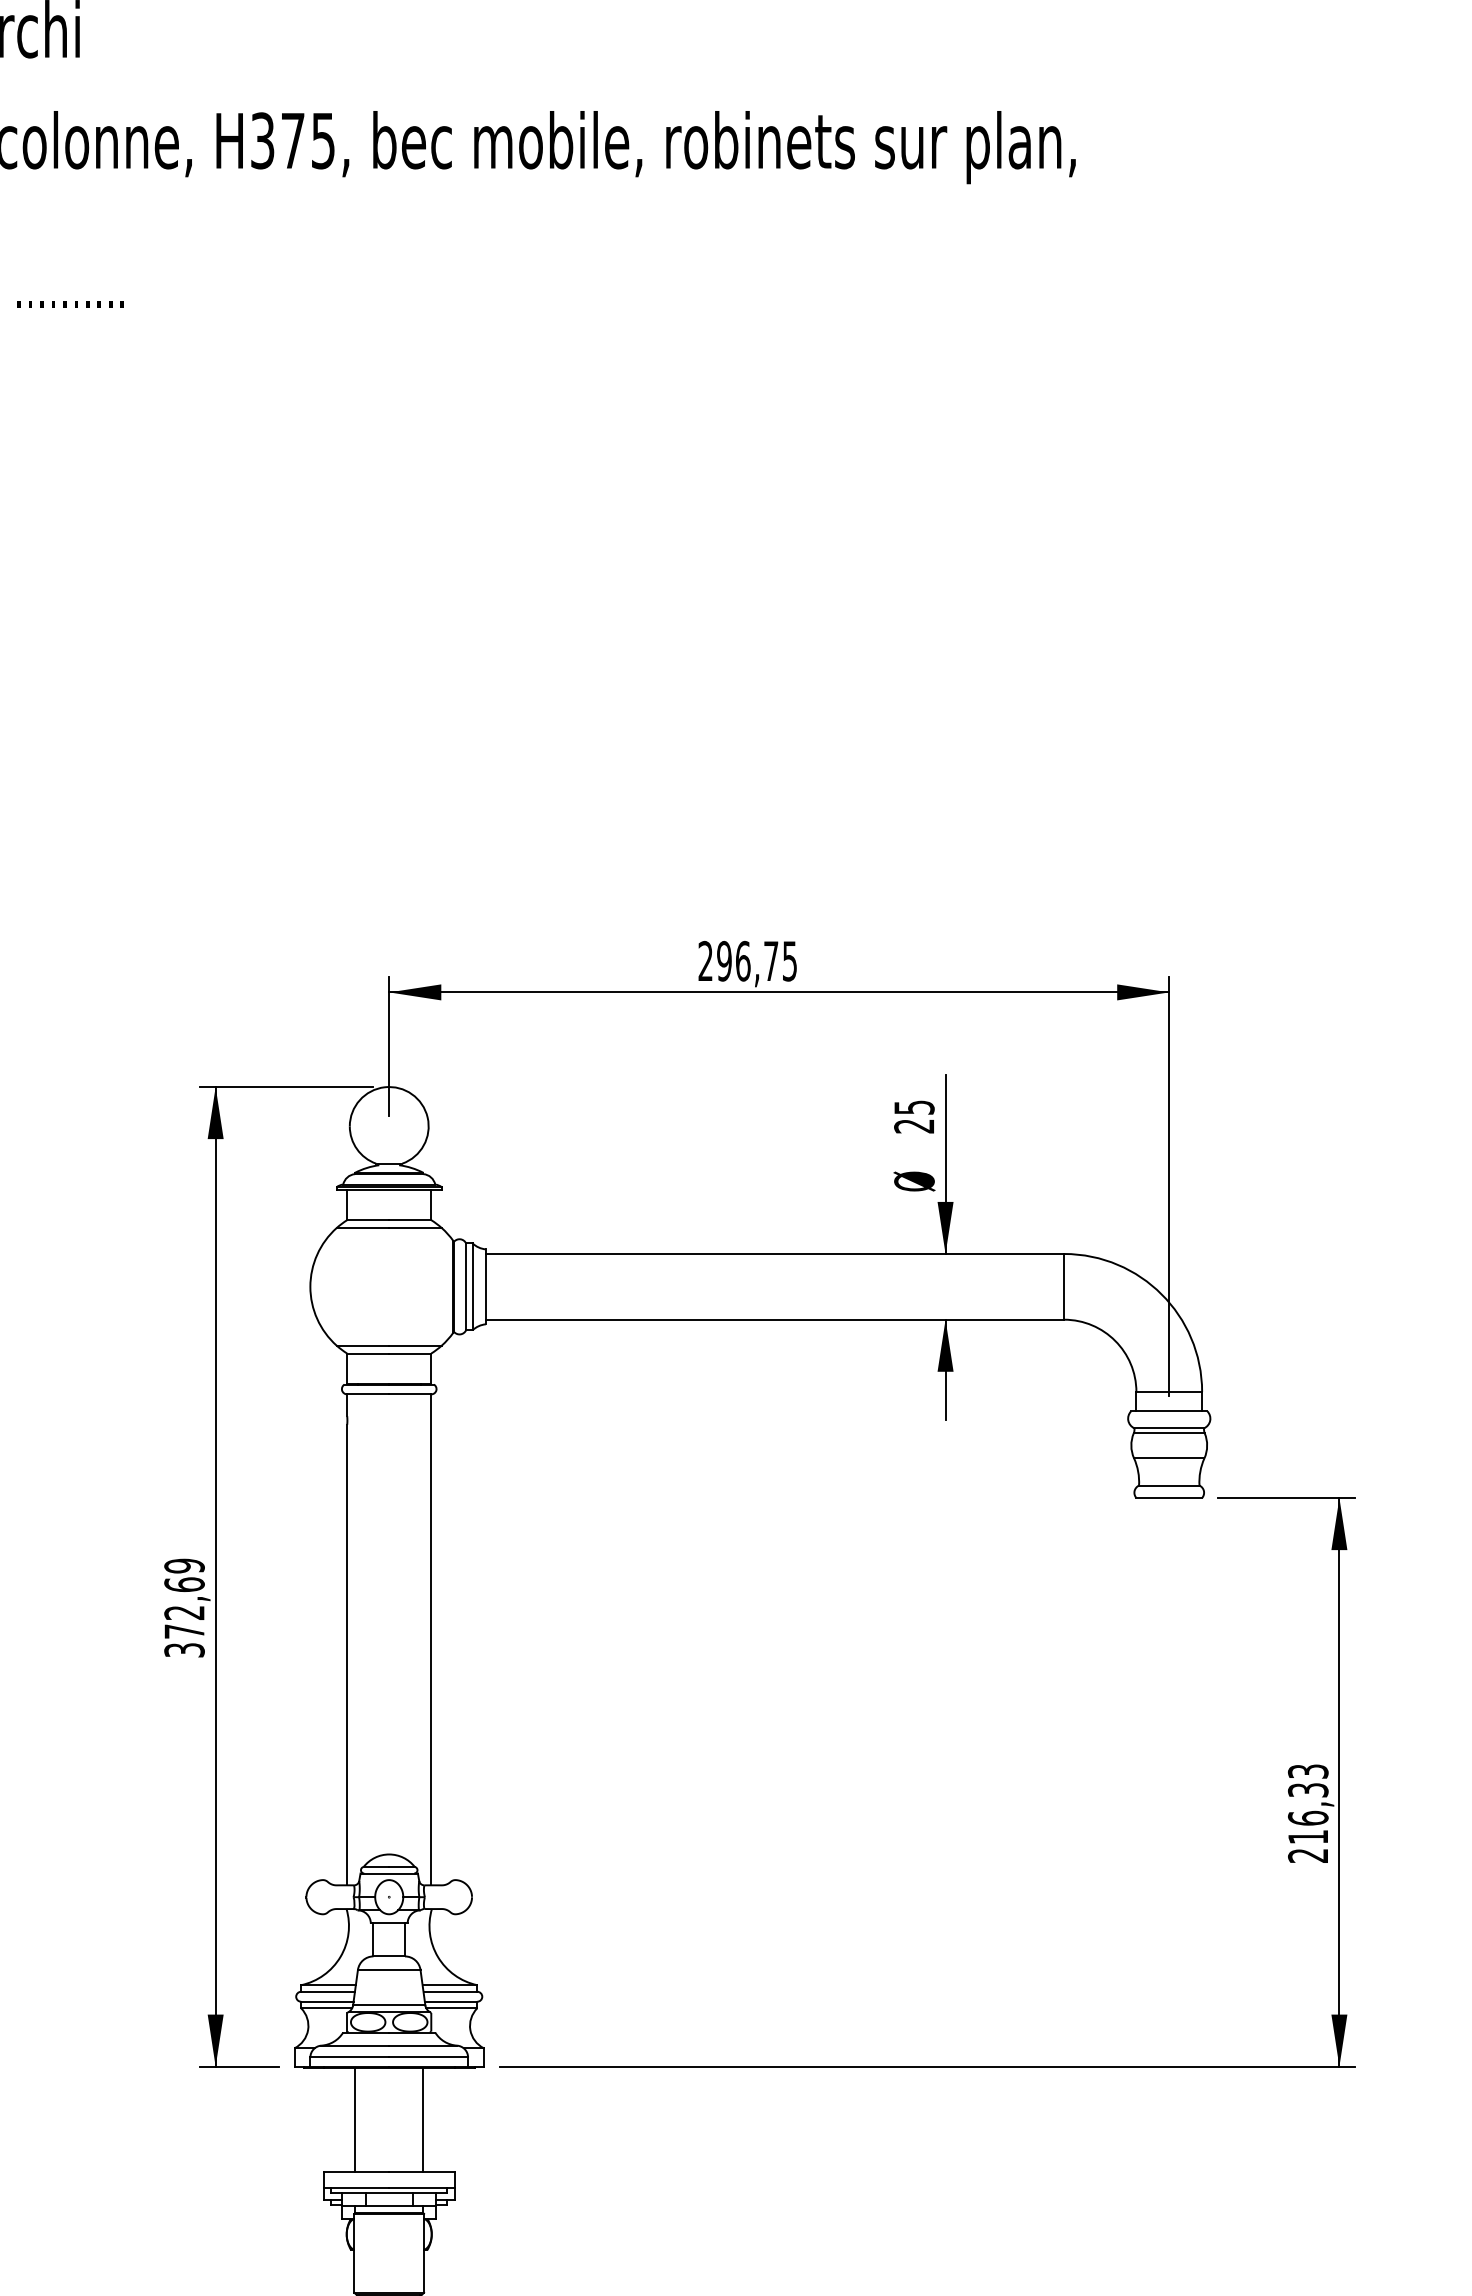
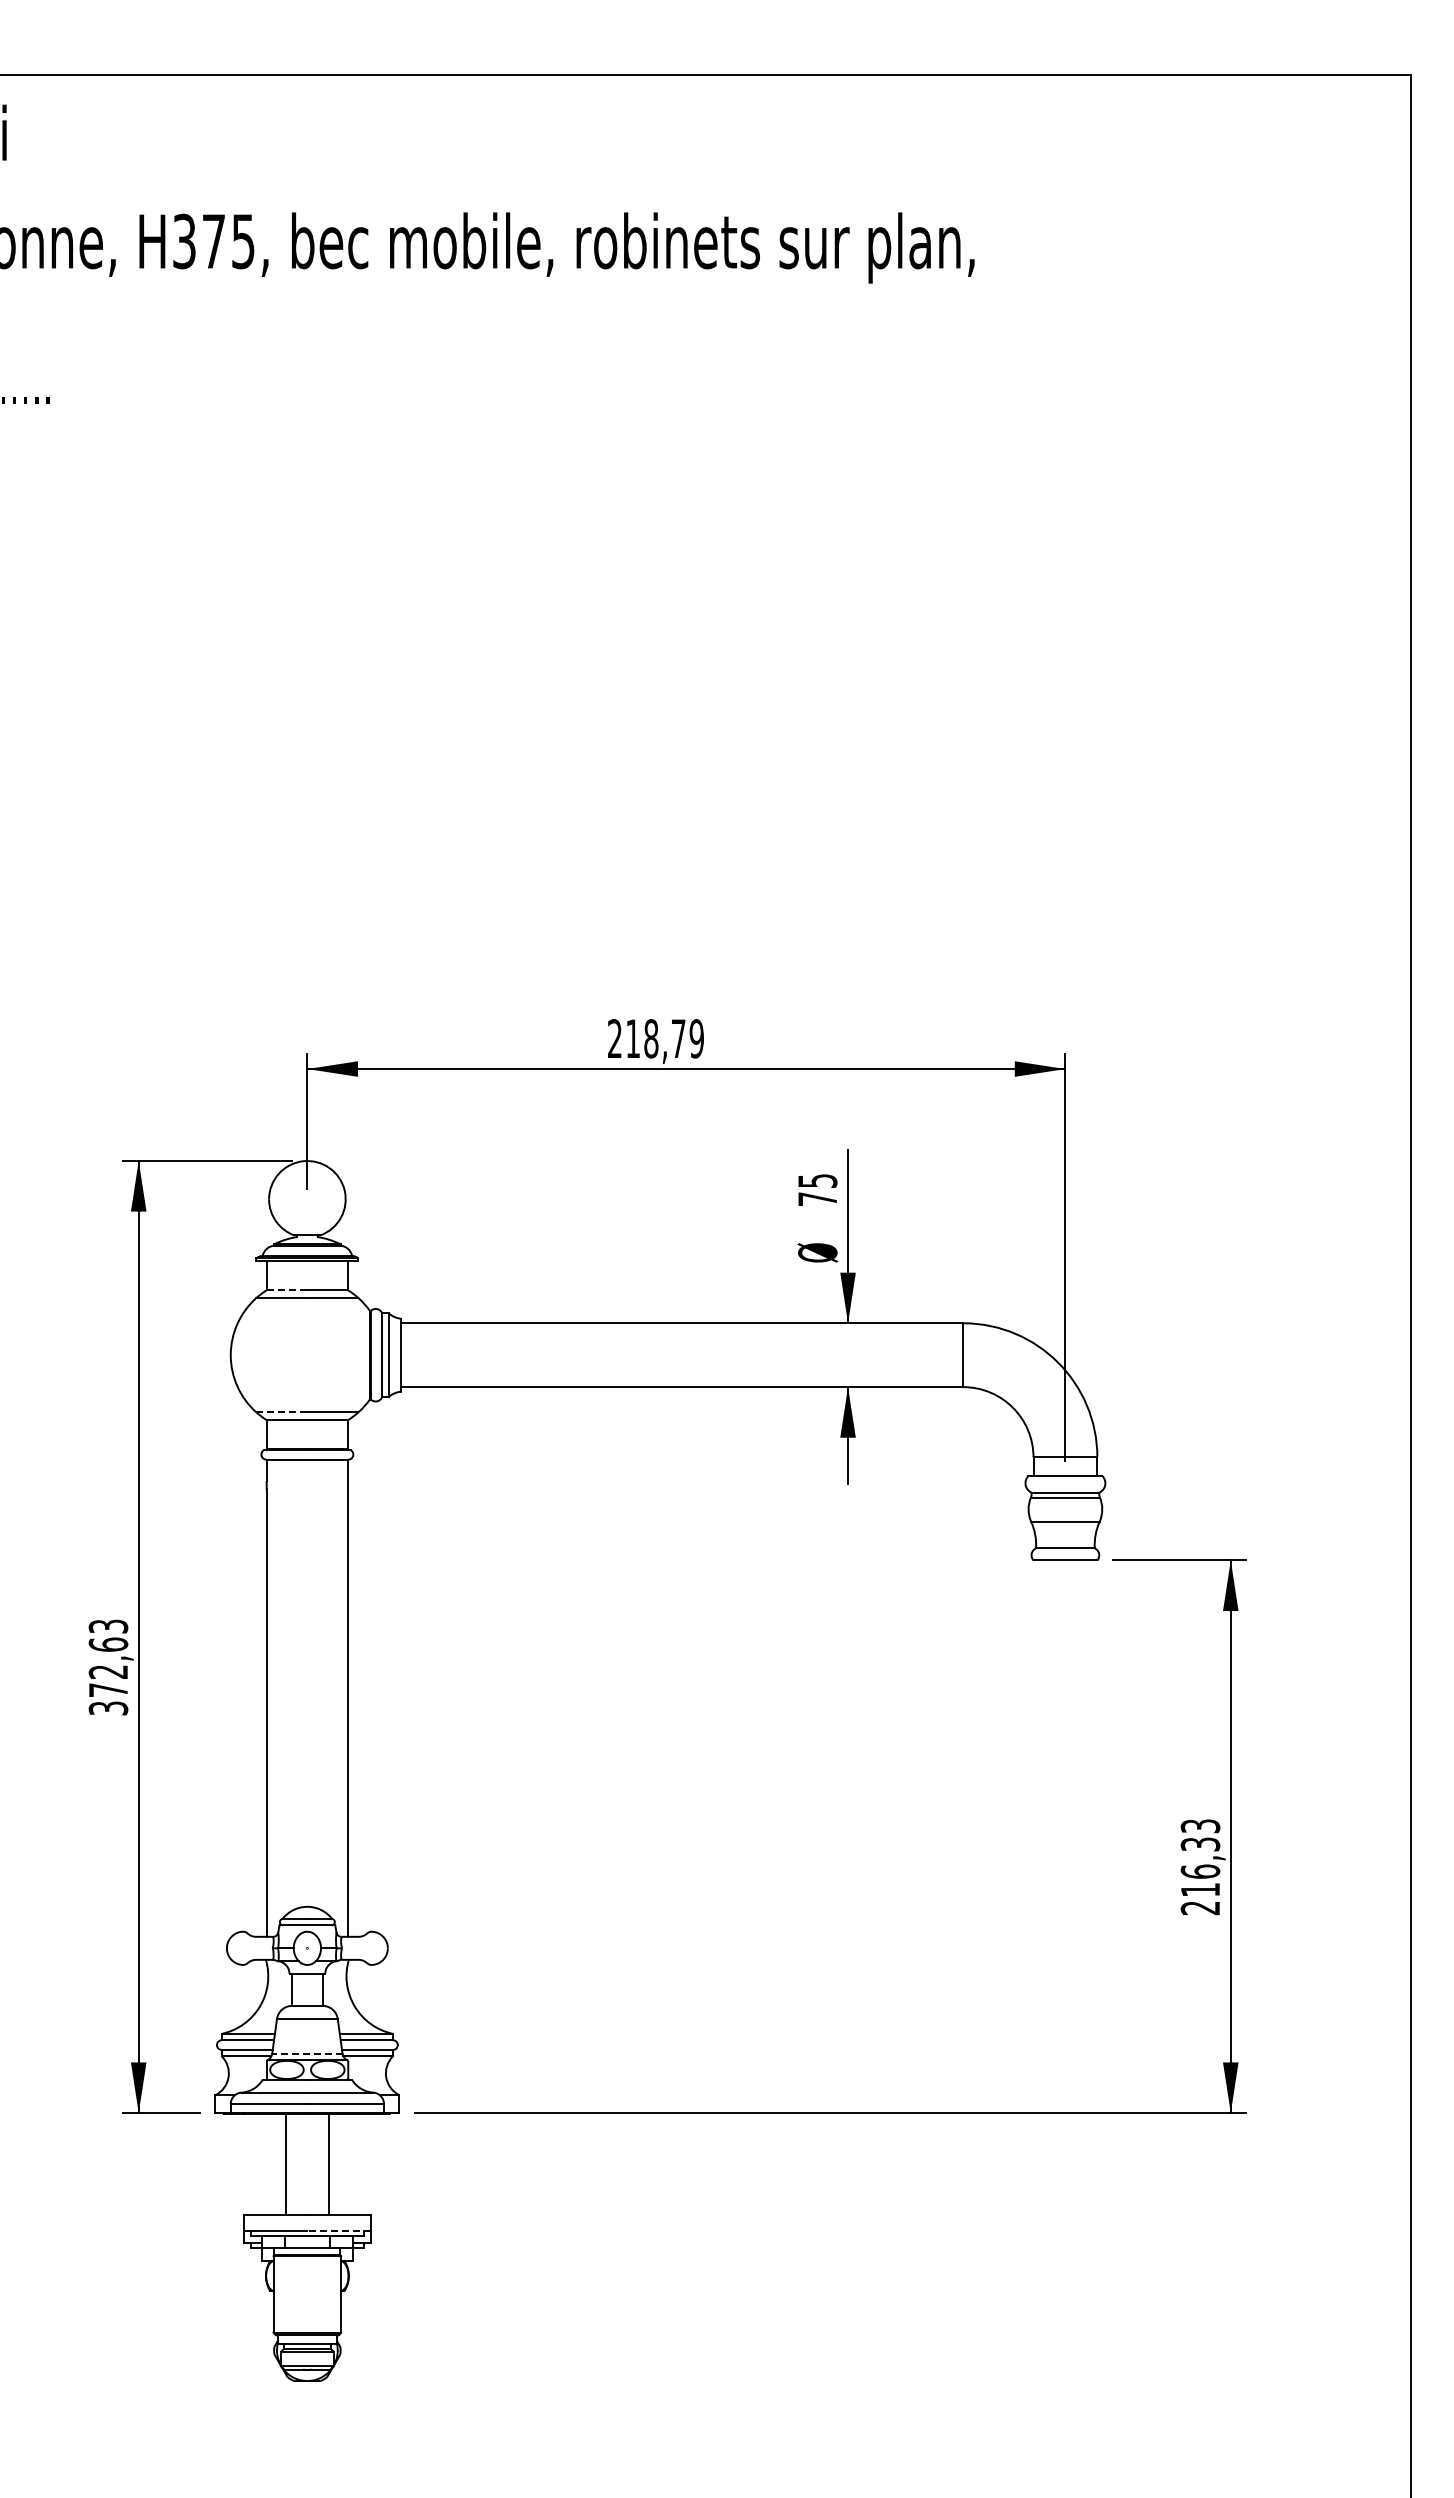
text: (756, 960) -> (664, 1038), 296,75 -> 218,79
text: (914, 1126) -> (817, 1199), 25 -> 75
line: (368, 1220) -> (287, 1290), solid -> dashed
line: (362, 1345) -> (281, 1412), solid -> dashed
text: (184, 1566) -> (108, 1626), 372,69 -> 372,63
line: (388, 2005) -> (306, 2053), solid -> dashed
line: (355, 2119) -> (329, 2164), moved
line: (423, 2119) -> (286, 2164), moved
line: (422, 2187) -> (339, 2230), solid -> dashed

